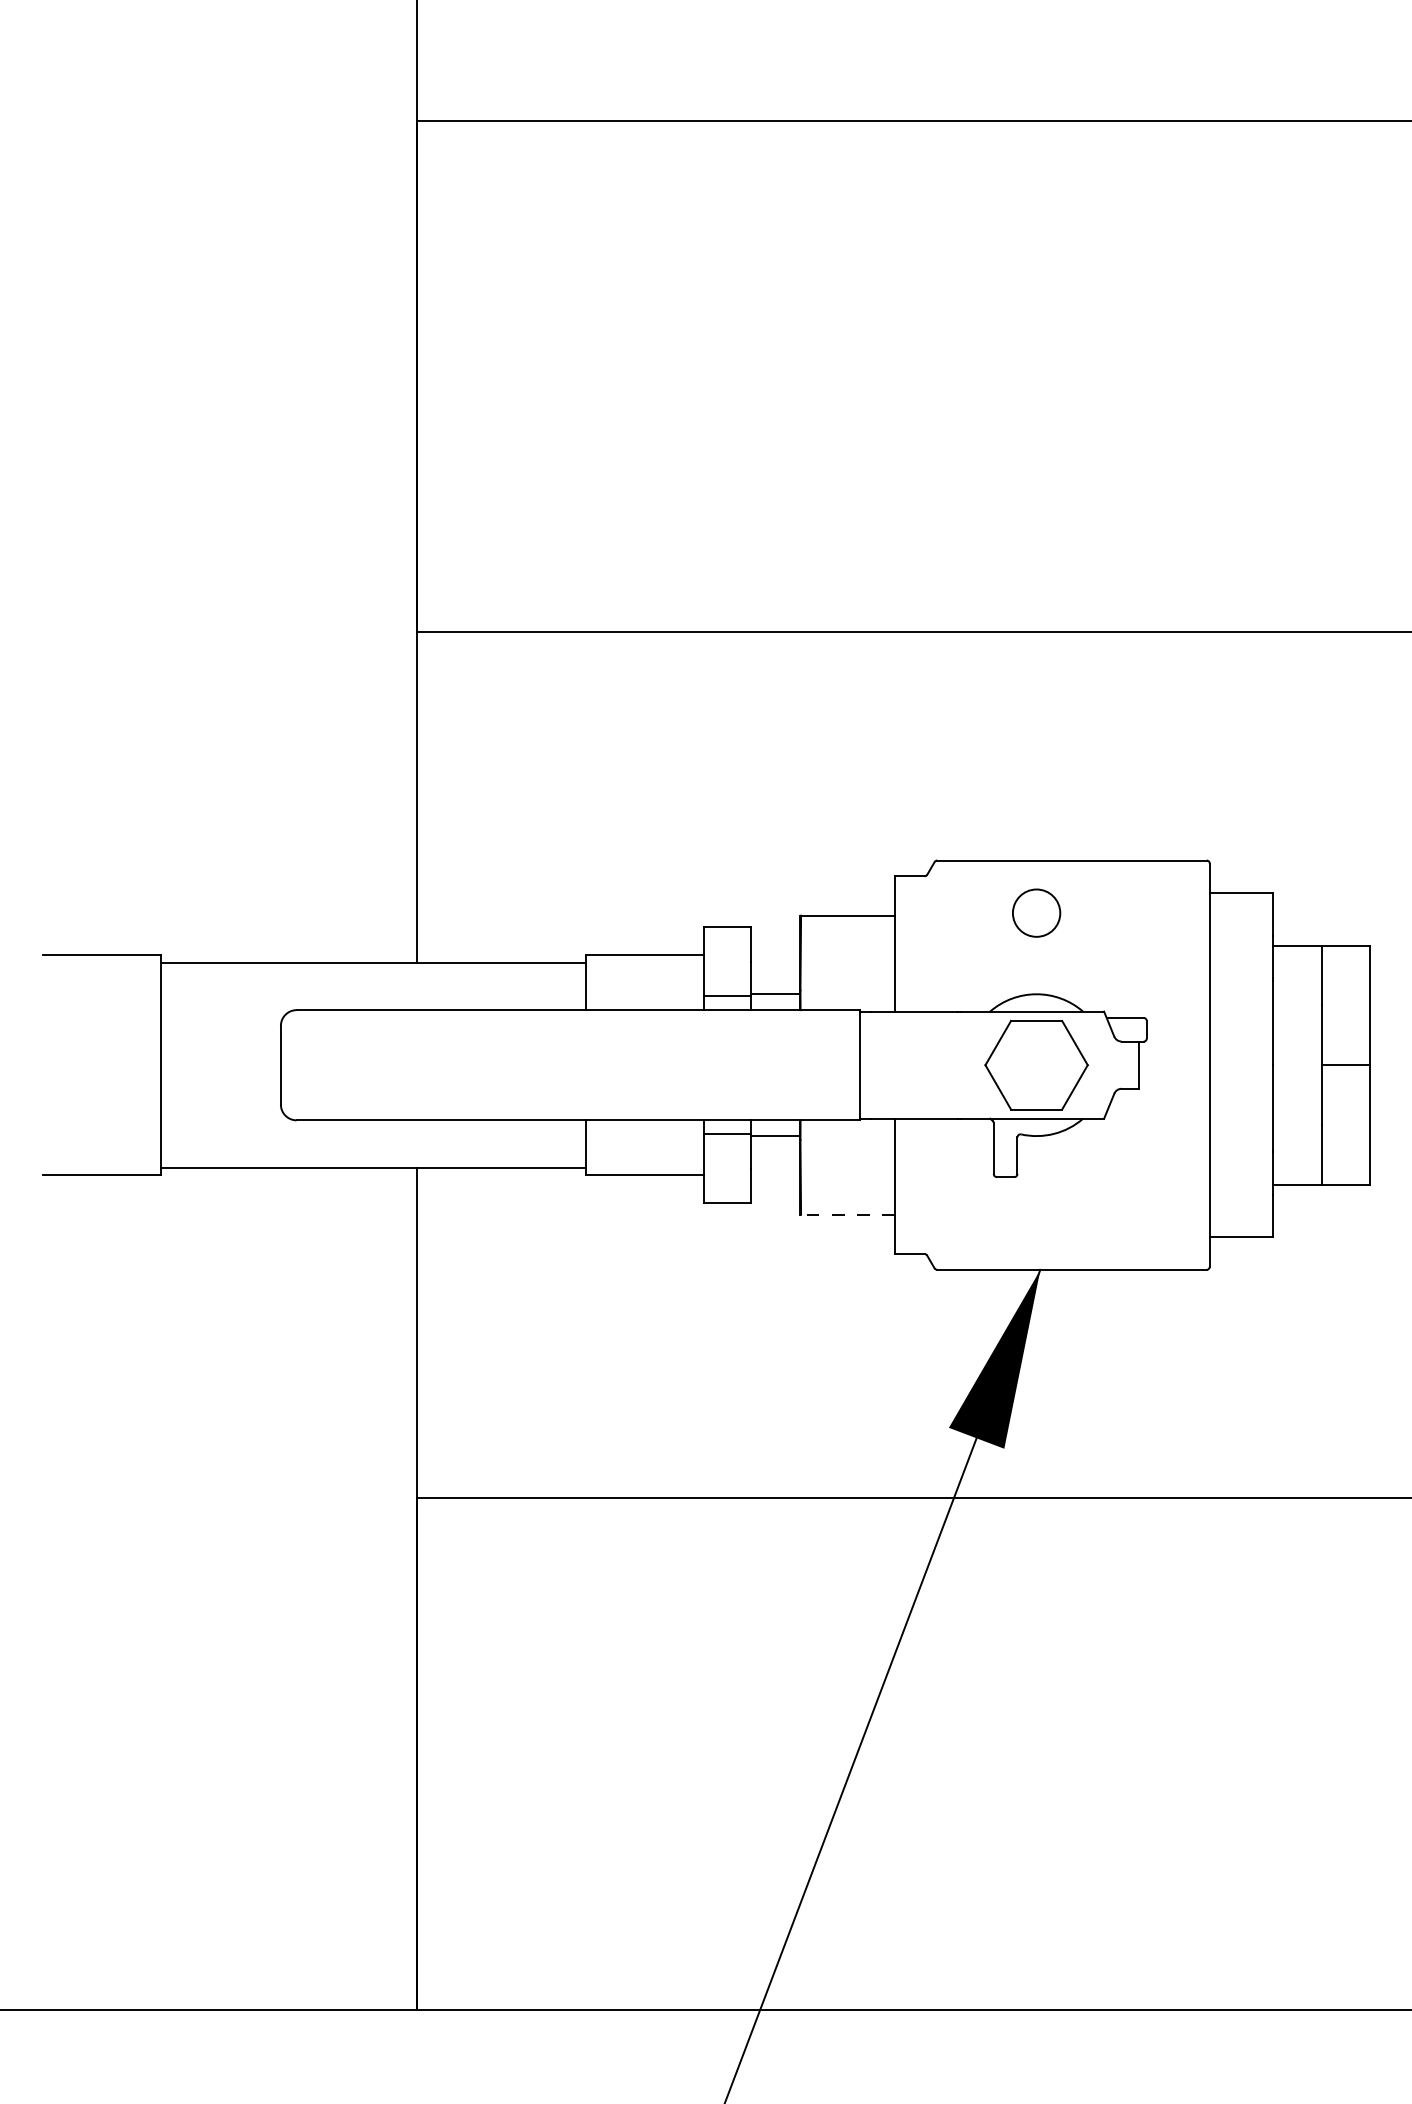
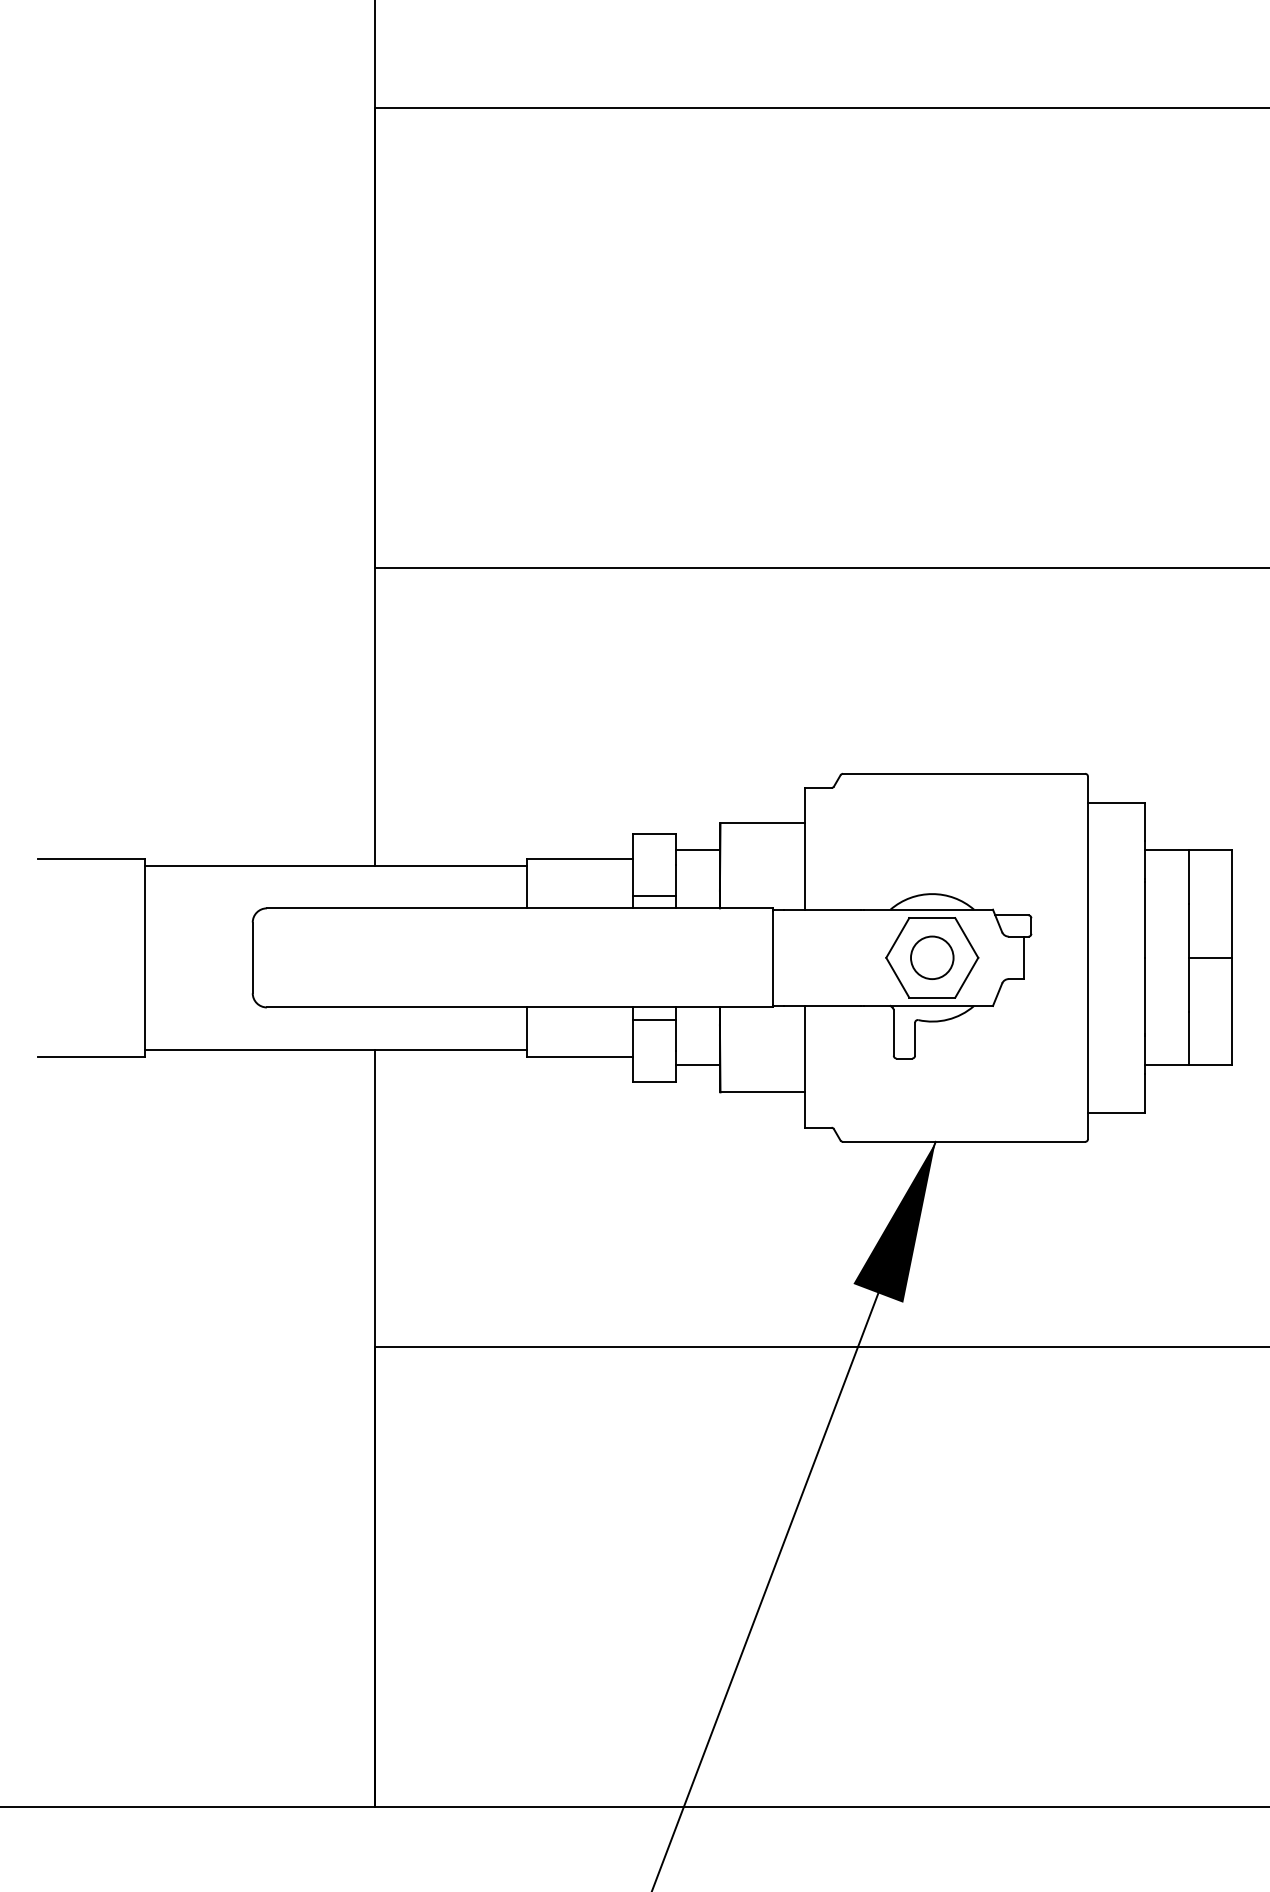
circle: (1036, 912) -> (932, 957), moved
line: (775, 993) -> (697, 850), moved
line: (775, 1135) -> (697, 1065), moved
line: (848, 1214) -> (763, 1092), dashed -> solid

